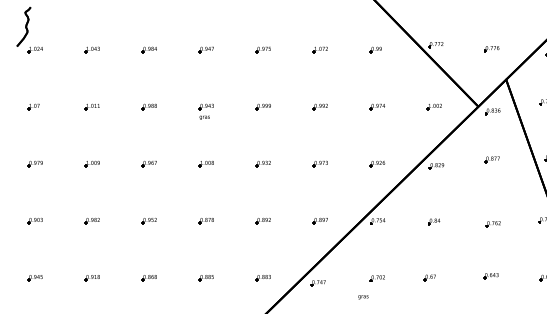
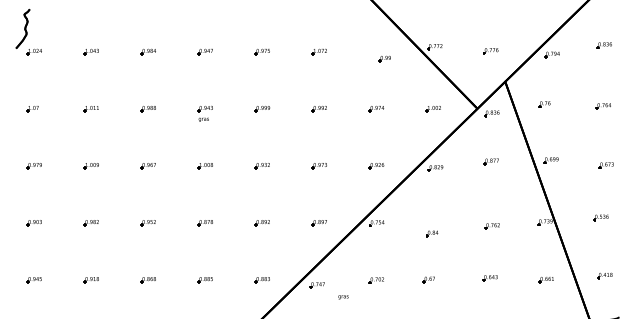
part: (375, 49) -> (384, 58), moved
part: (434, 221) -> (432, 233), moved
text: (363, 297) -> (343, 297), moved

